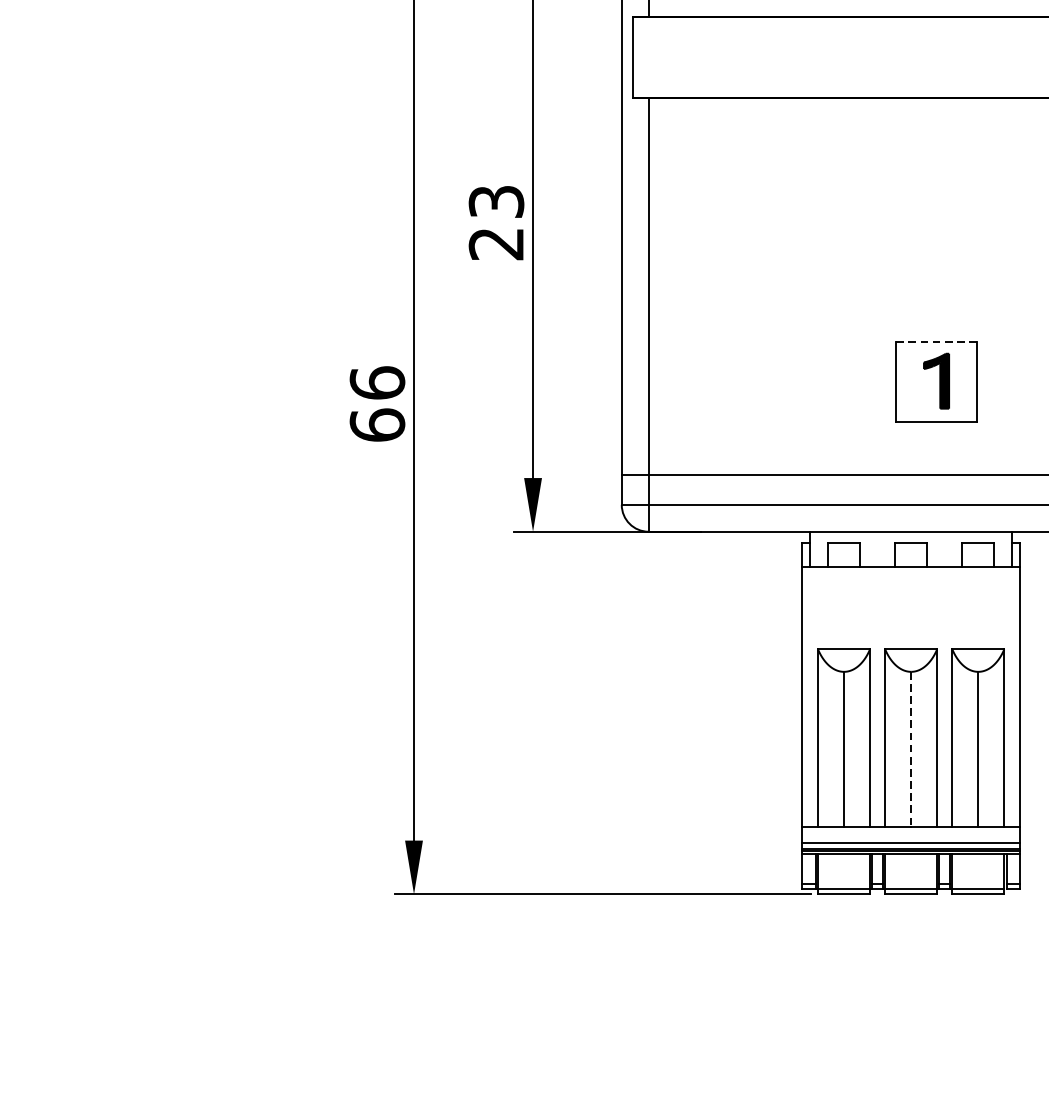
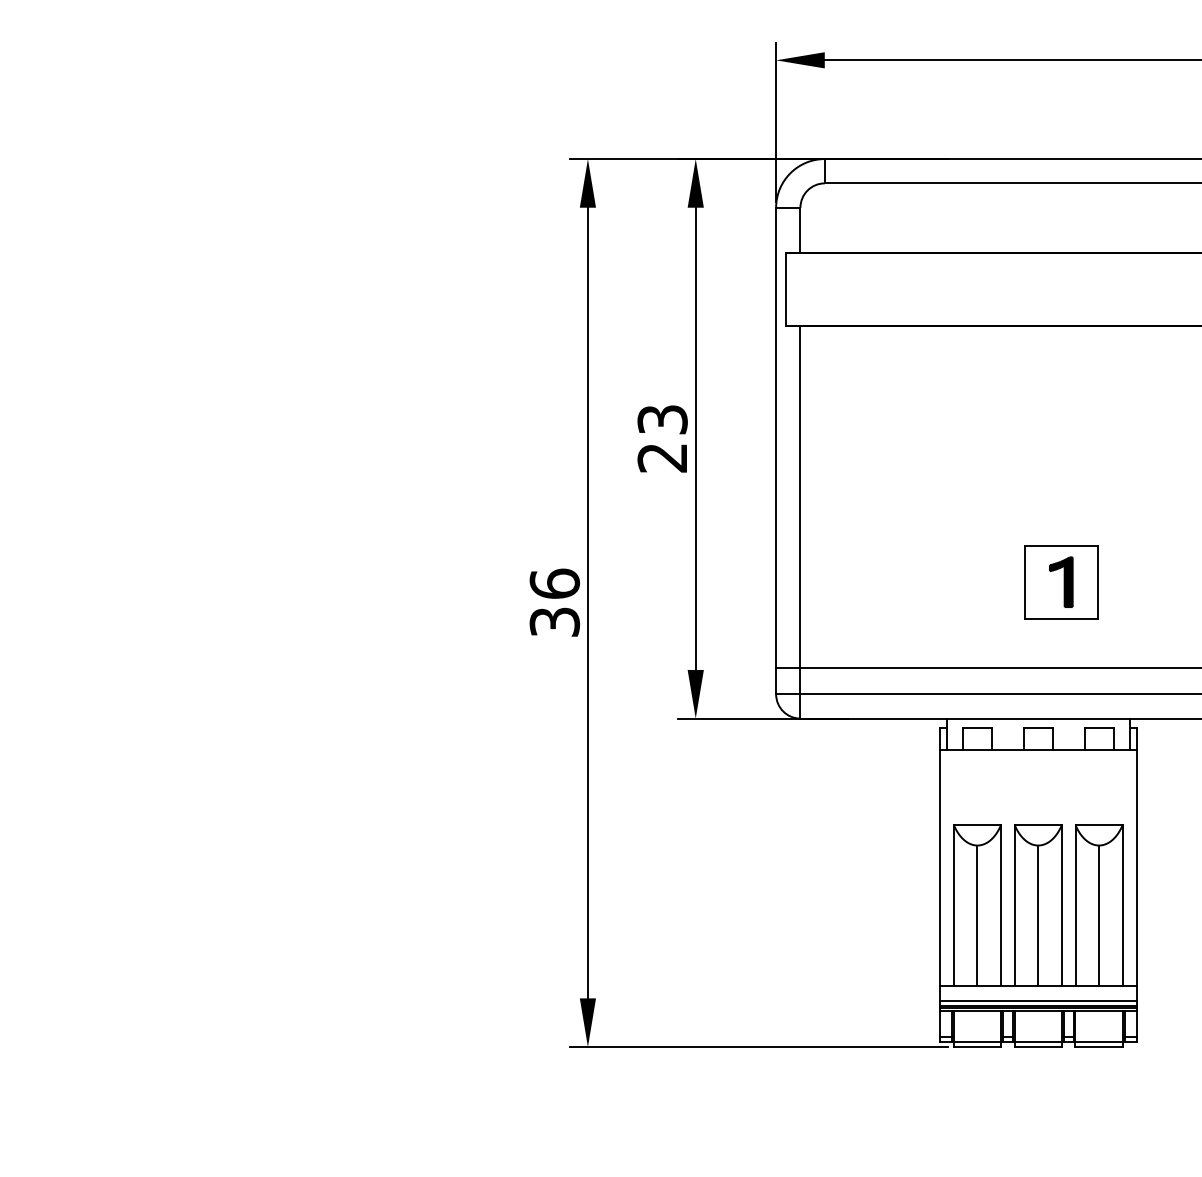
line: (936, 341) -> (1061, 546), dashed -> solid
text: (377, 424) -> (554, 621), 66 -> 36
line: (911, 750) -> (1038, 916), dashed -> solid

